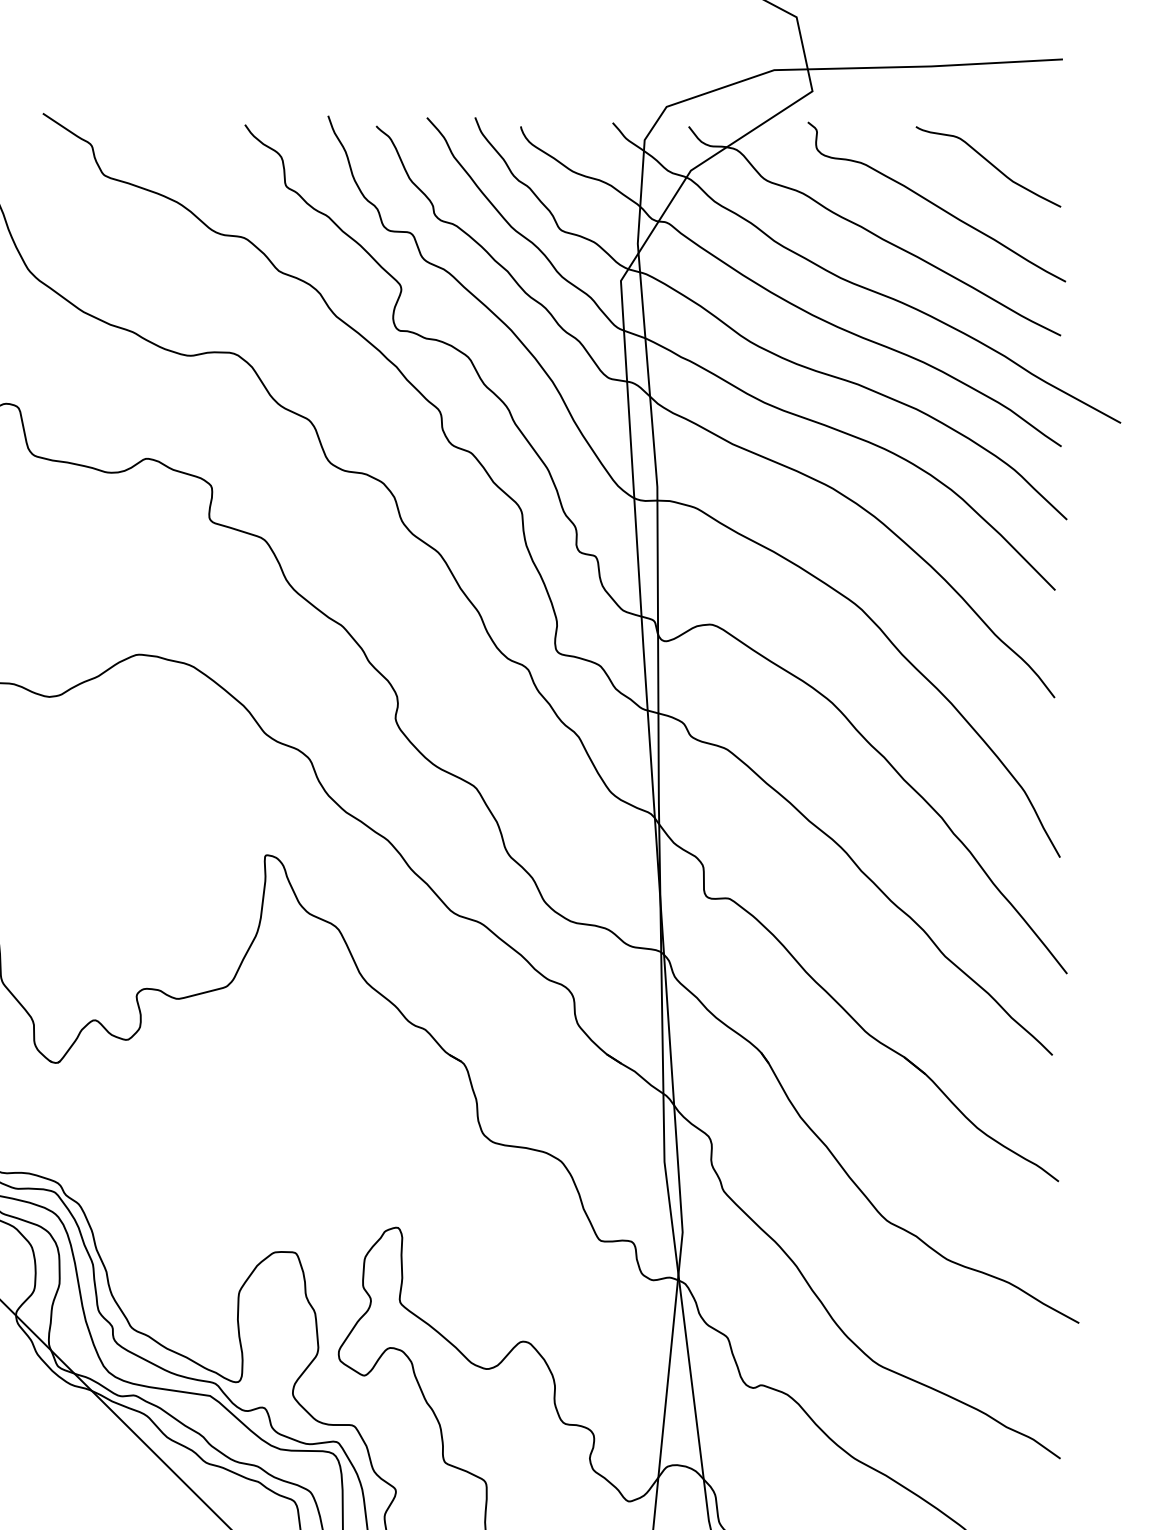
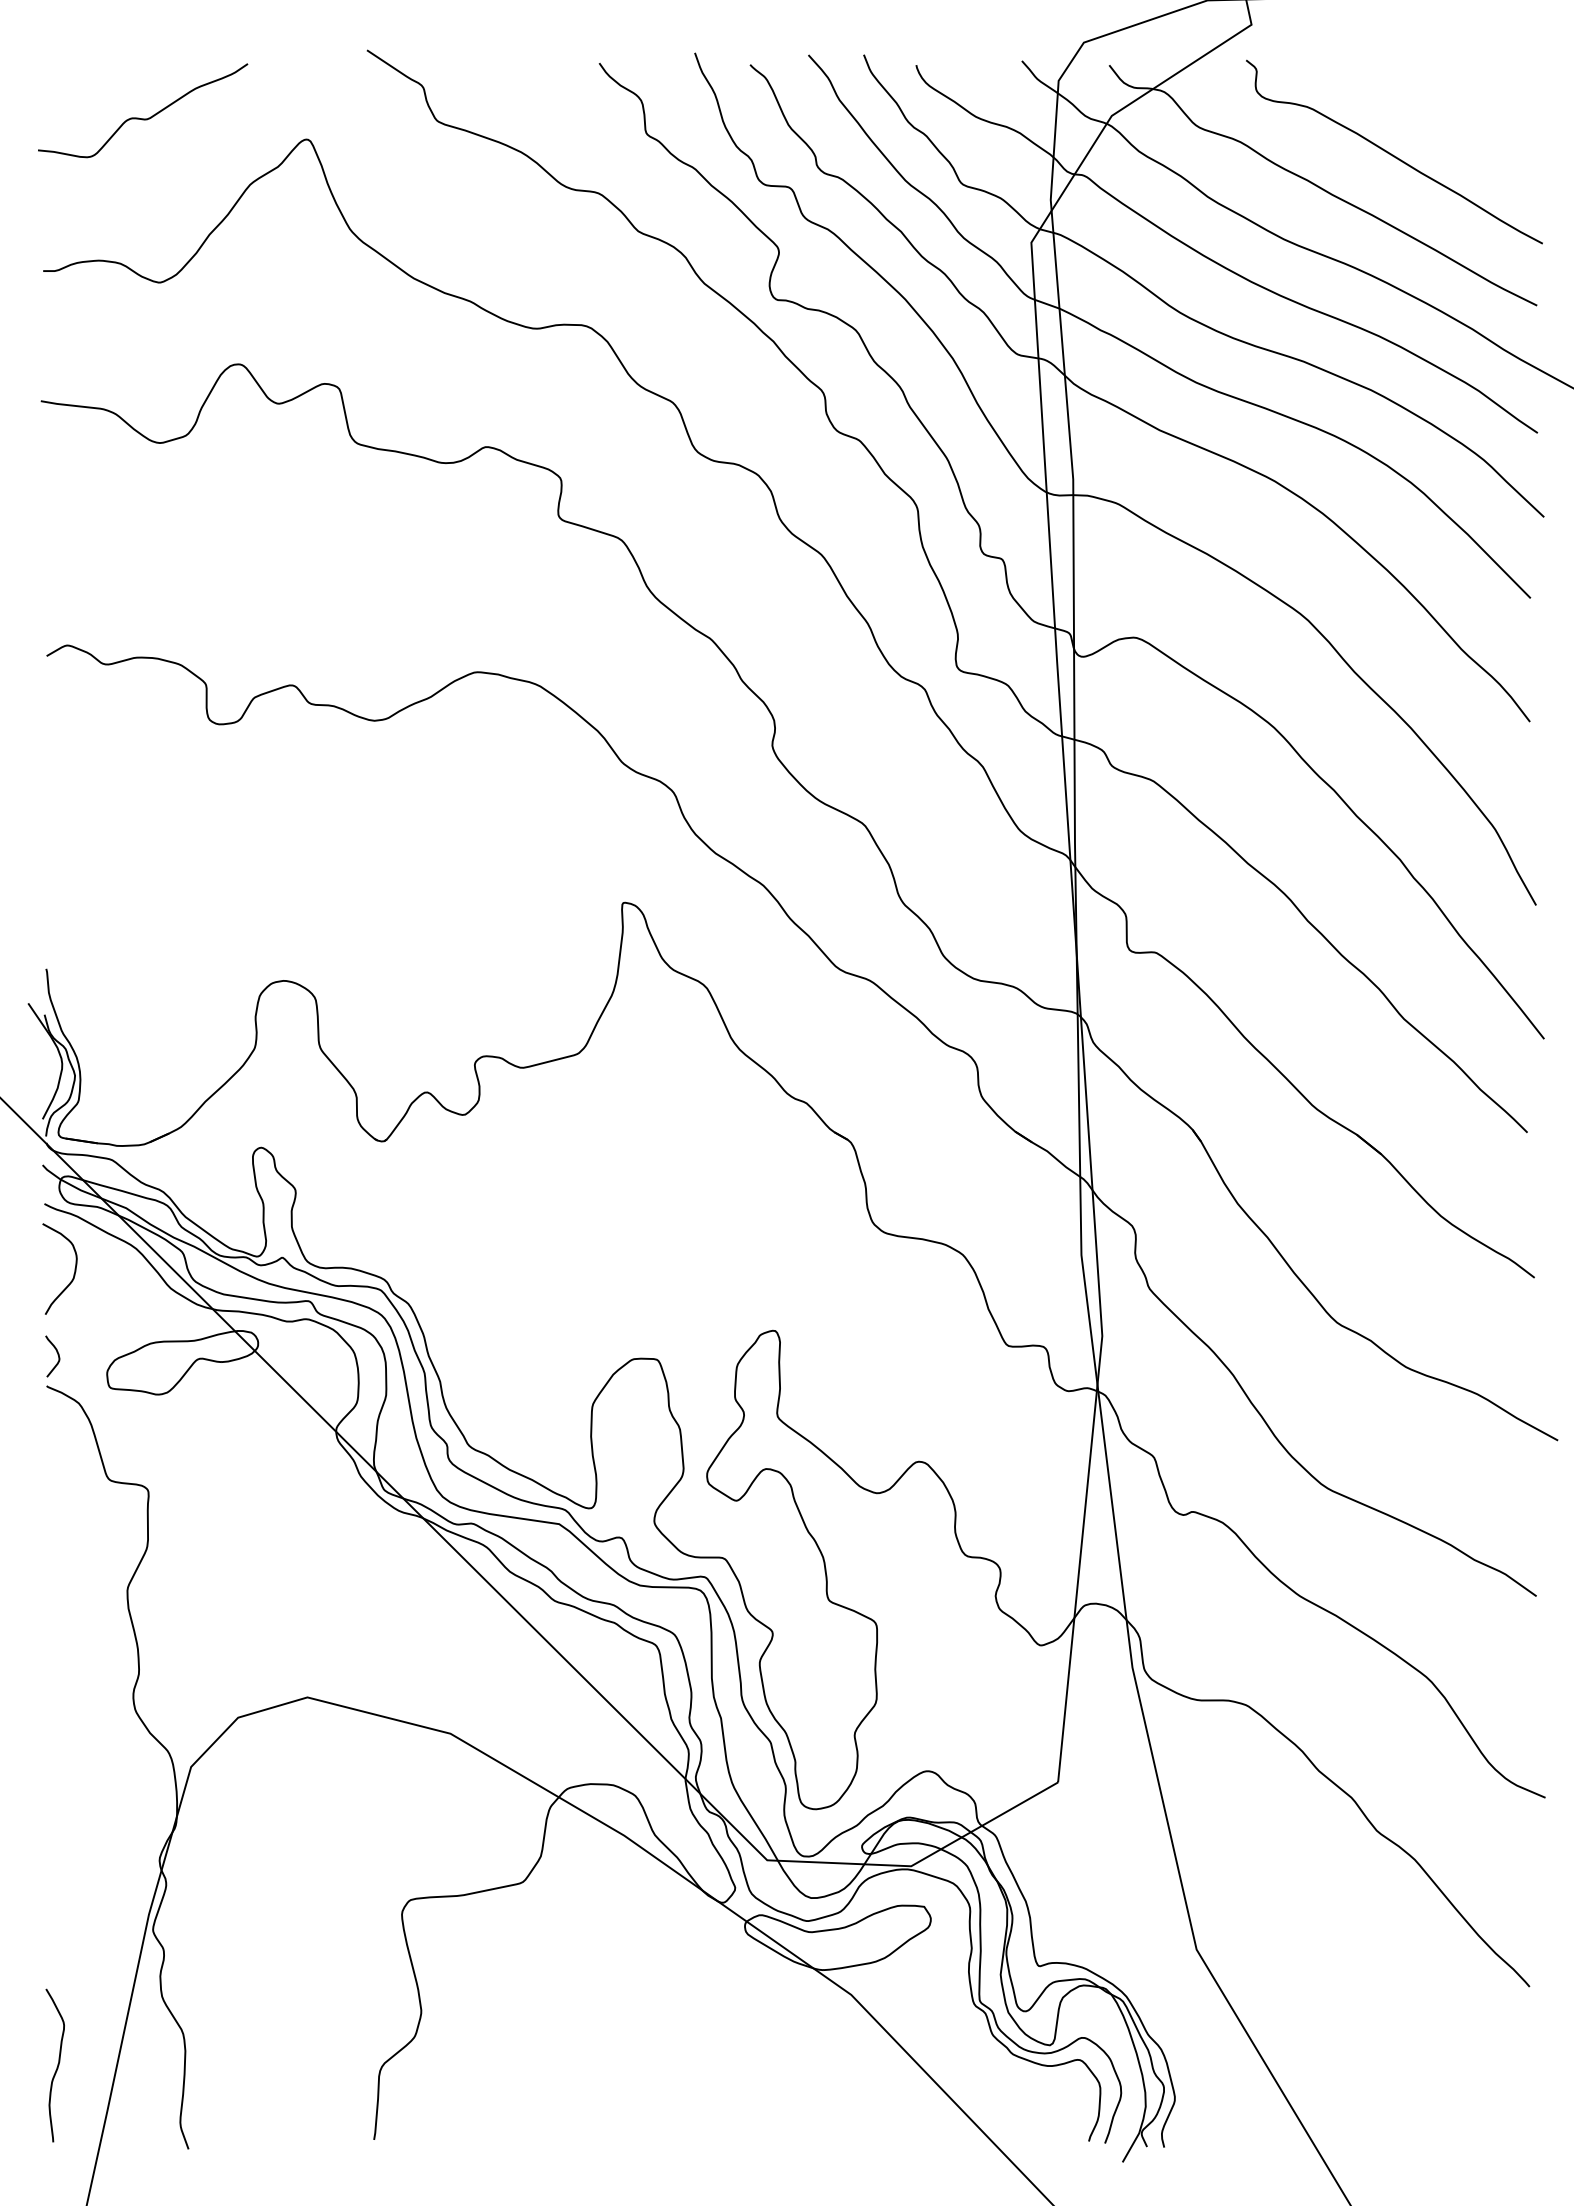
curve: (989, 164) -> (1455, 108), removed

